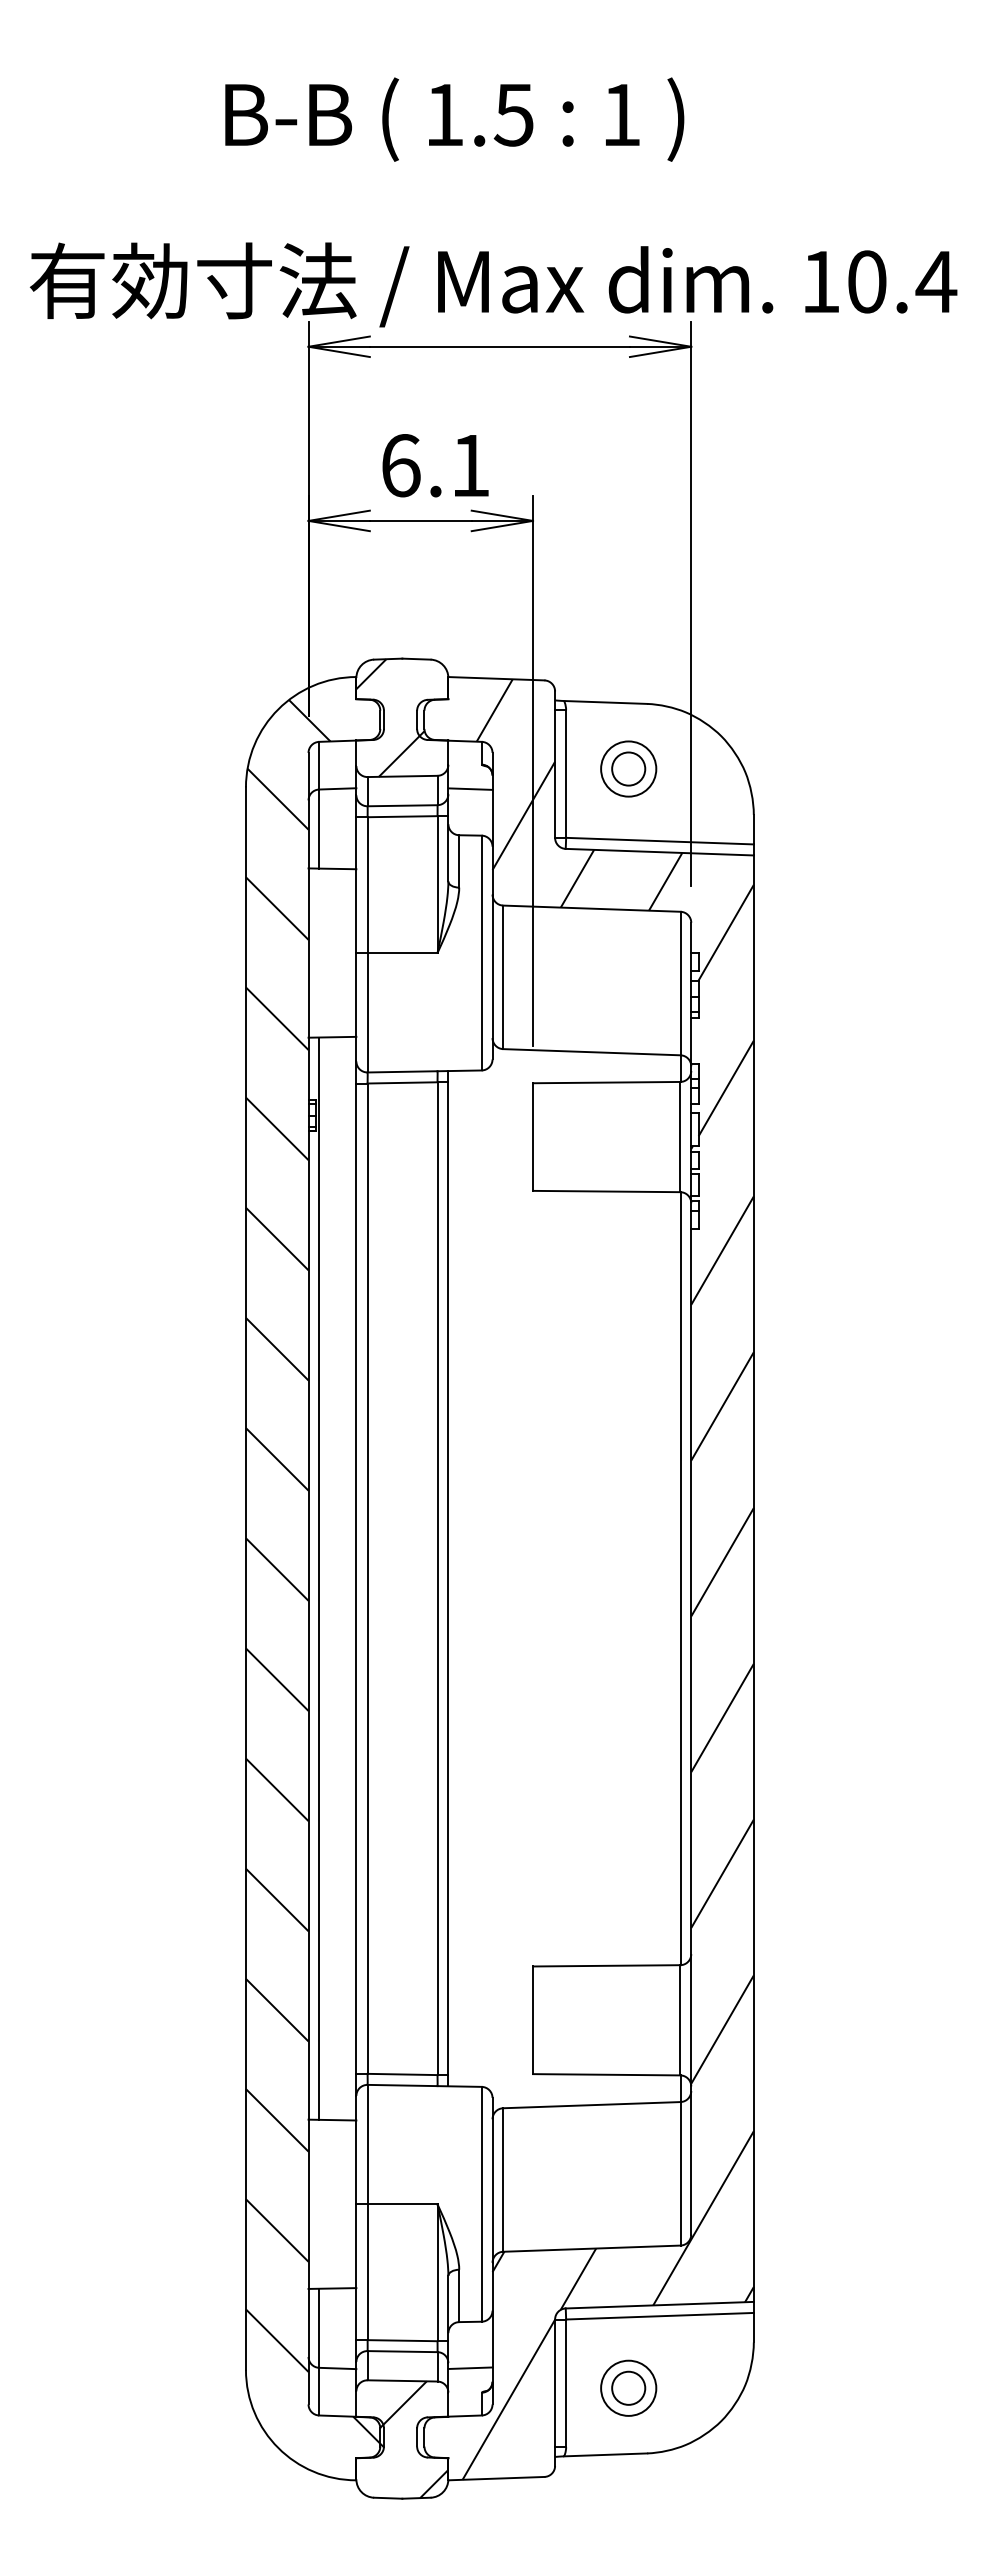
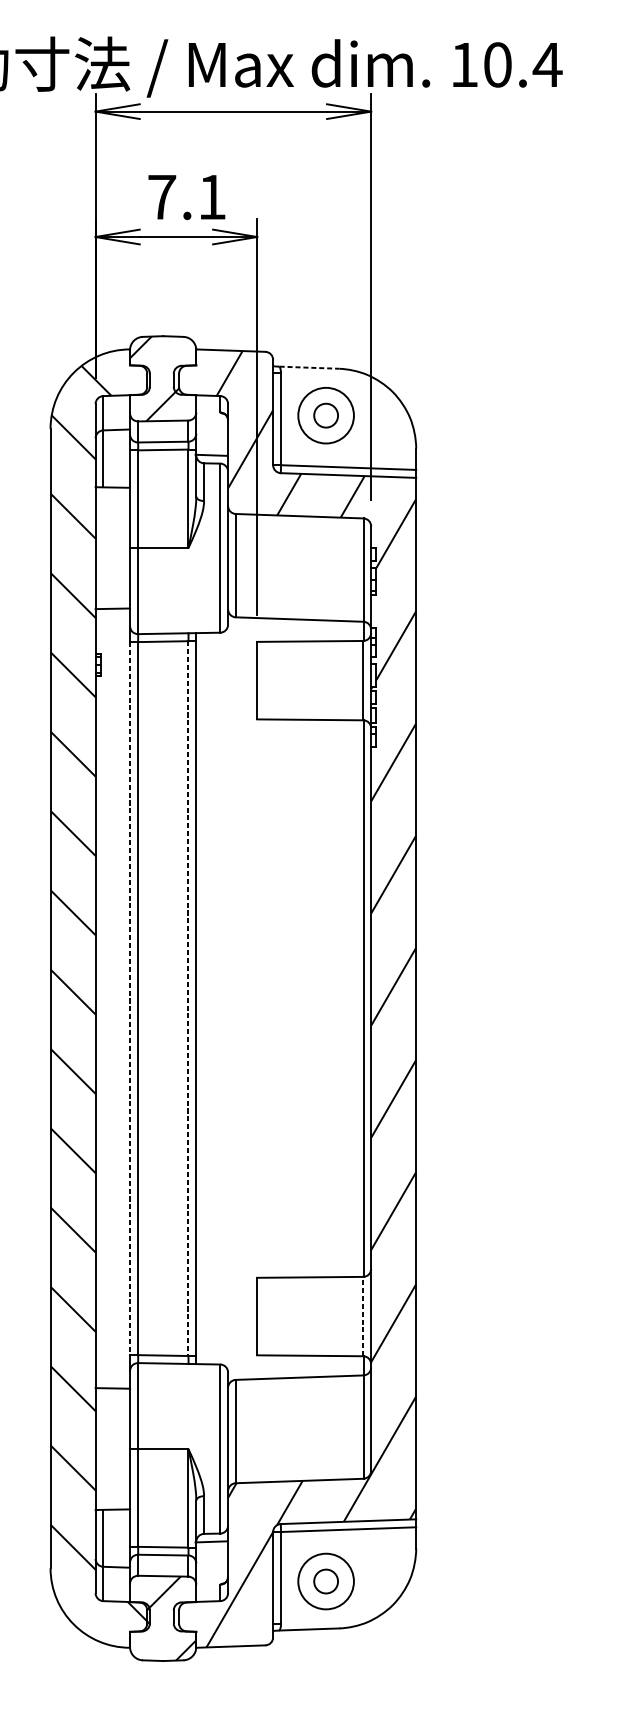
text: (401, 465) -> (162, 197), 6.1 -> 7.1
line: (605, 702) -> (309, 367), solid -> dashed
circle: (628, 768) -> (325, 415), size x1.4
line: (470, 788) -> (211, 454), moved
line: (319, 1578) -> (103, 998), removed
line: (356, 1579) -> (130, 999), solid -> dashed
line: (437, 1579) -> (188, 999), solid -> dashed
line: (680, 2019) -> (363, 1316), solid -> dashed
line: (470, 2367) -> (211, 1541), moved
circle: (628, 2387) -> (325, 1580), size x1.4

